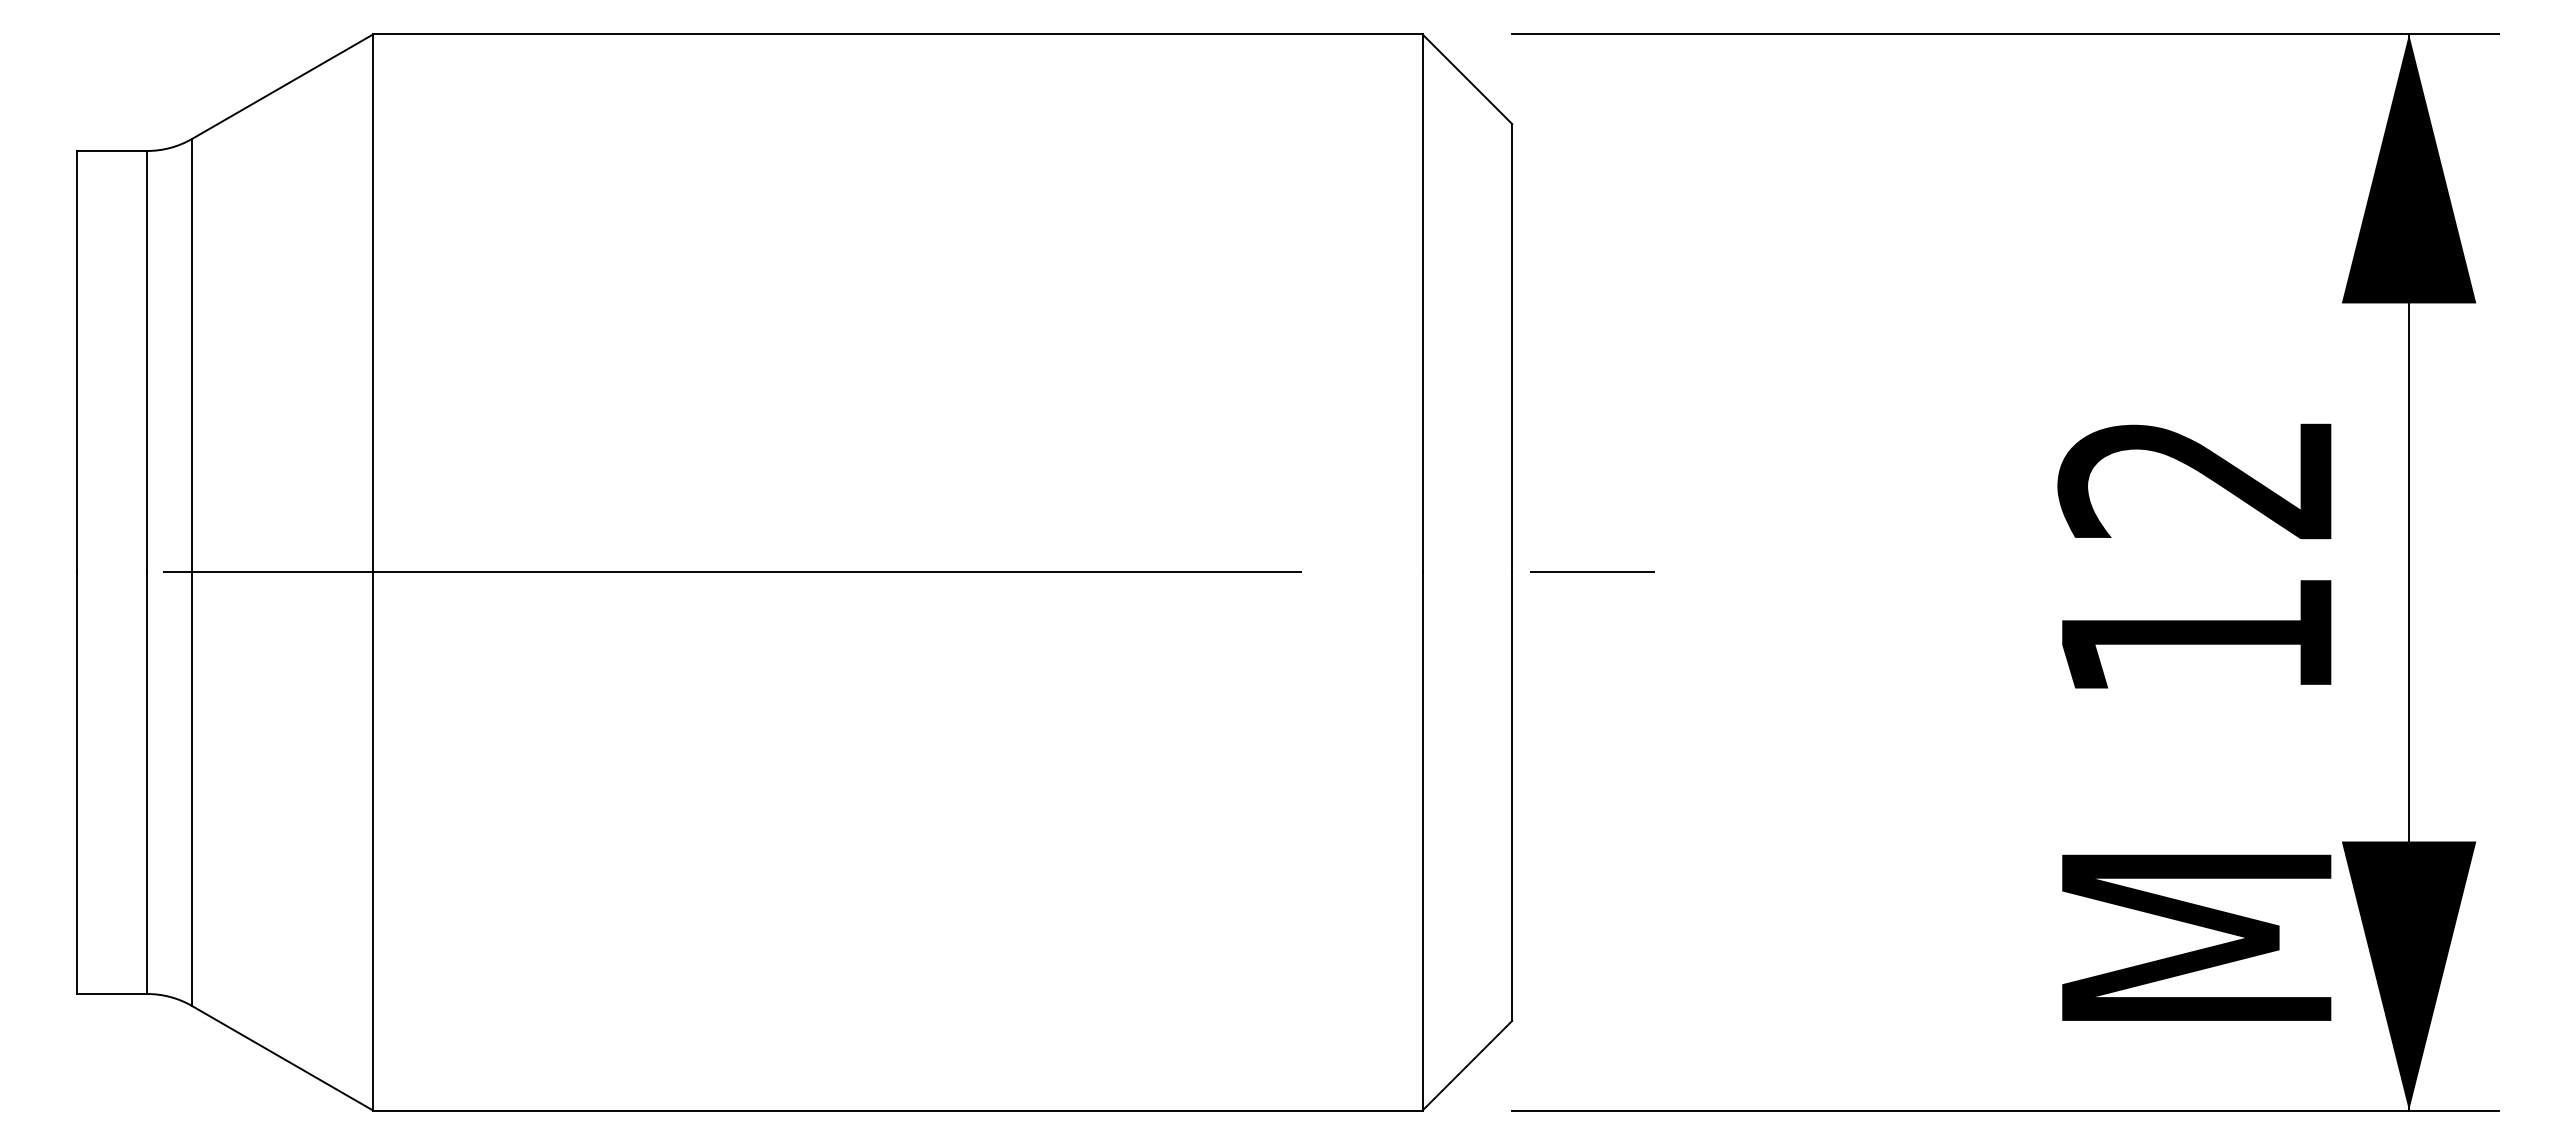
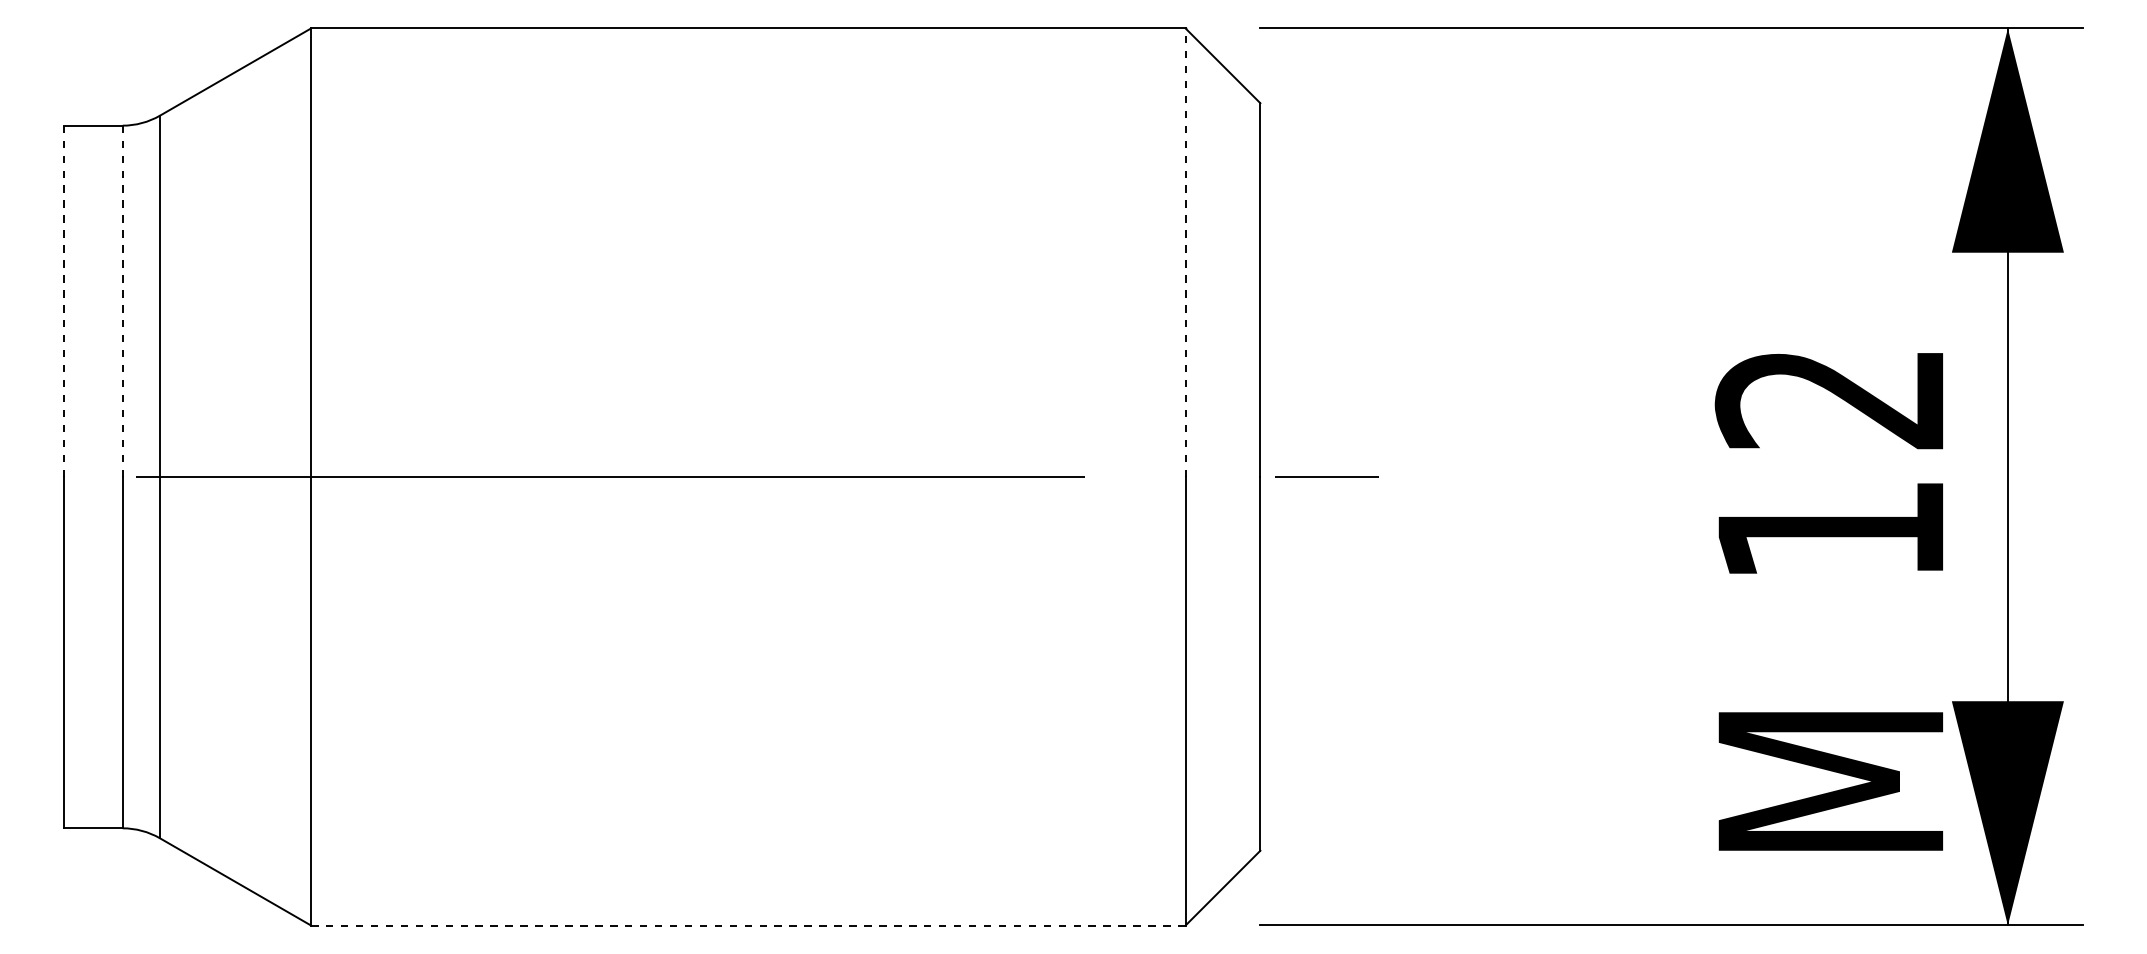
line: (1422, 302) -> (1185, 251), solid -> dashed
line: (77, 361) -> (64, 301), solid -> dashed
line: (147, 361) -> (122, 301), solid -> dashed
line: (897, 1110) -> (748, 925), solid -> dashed

